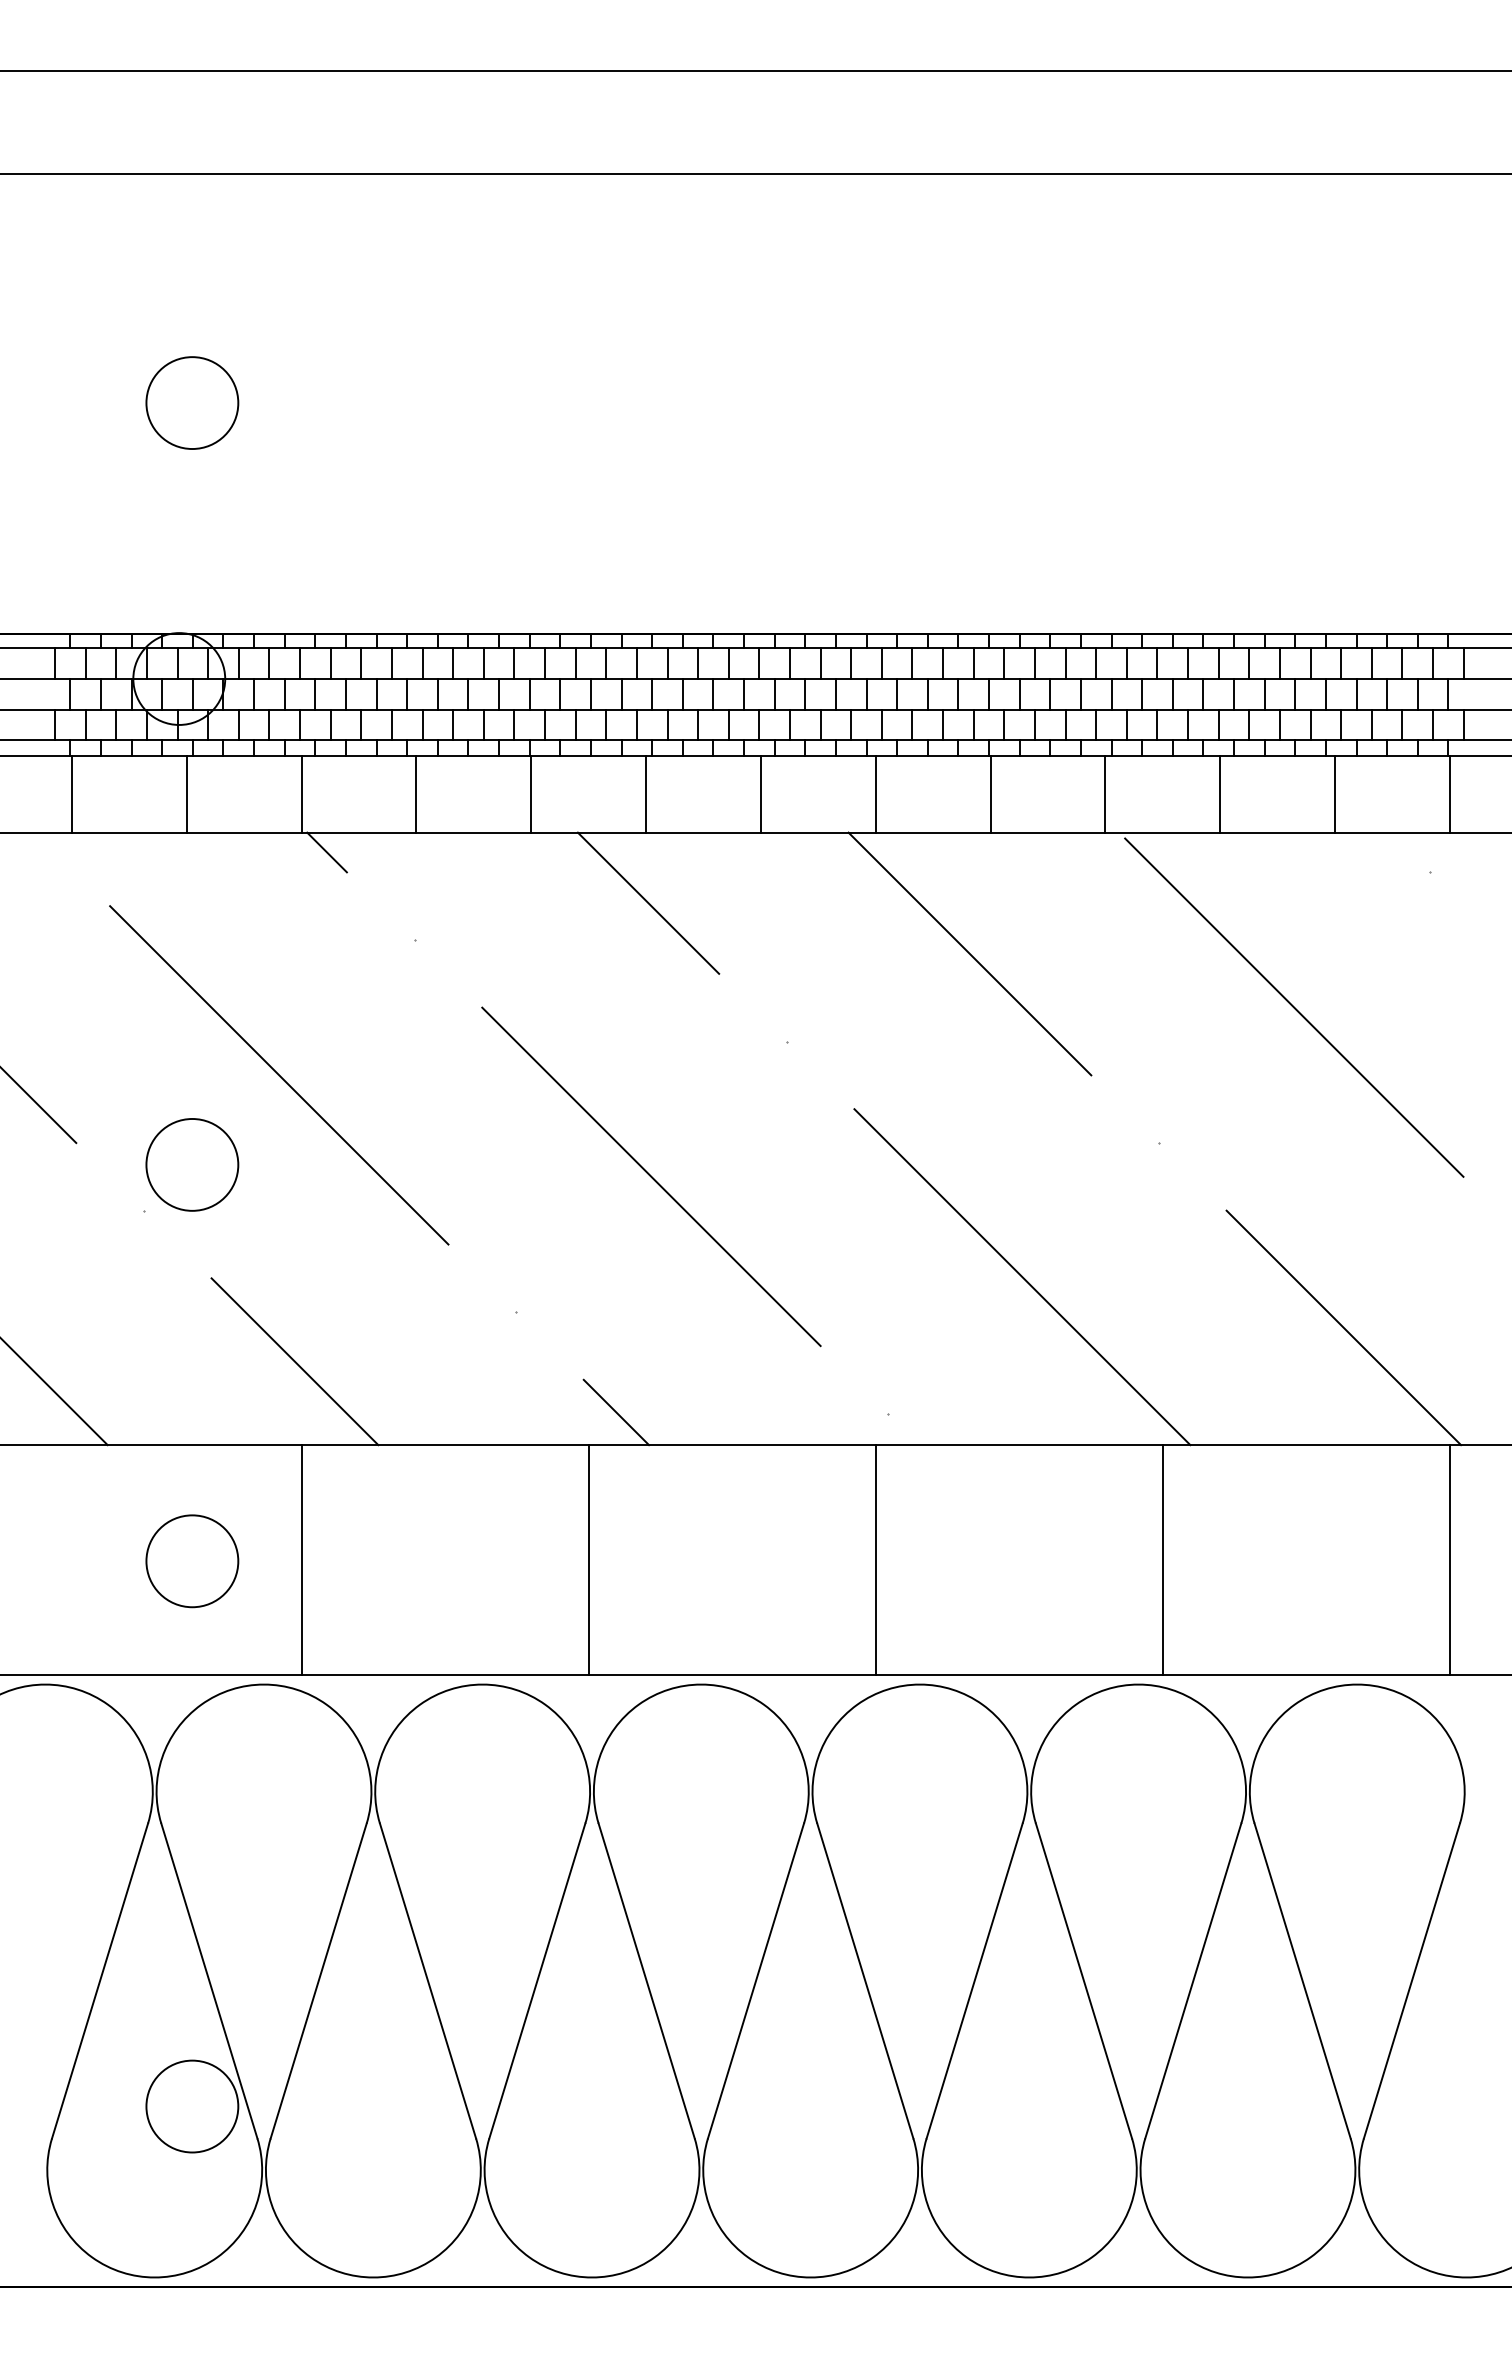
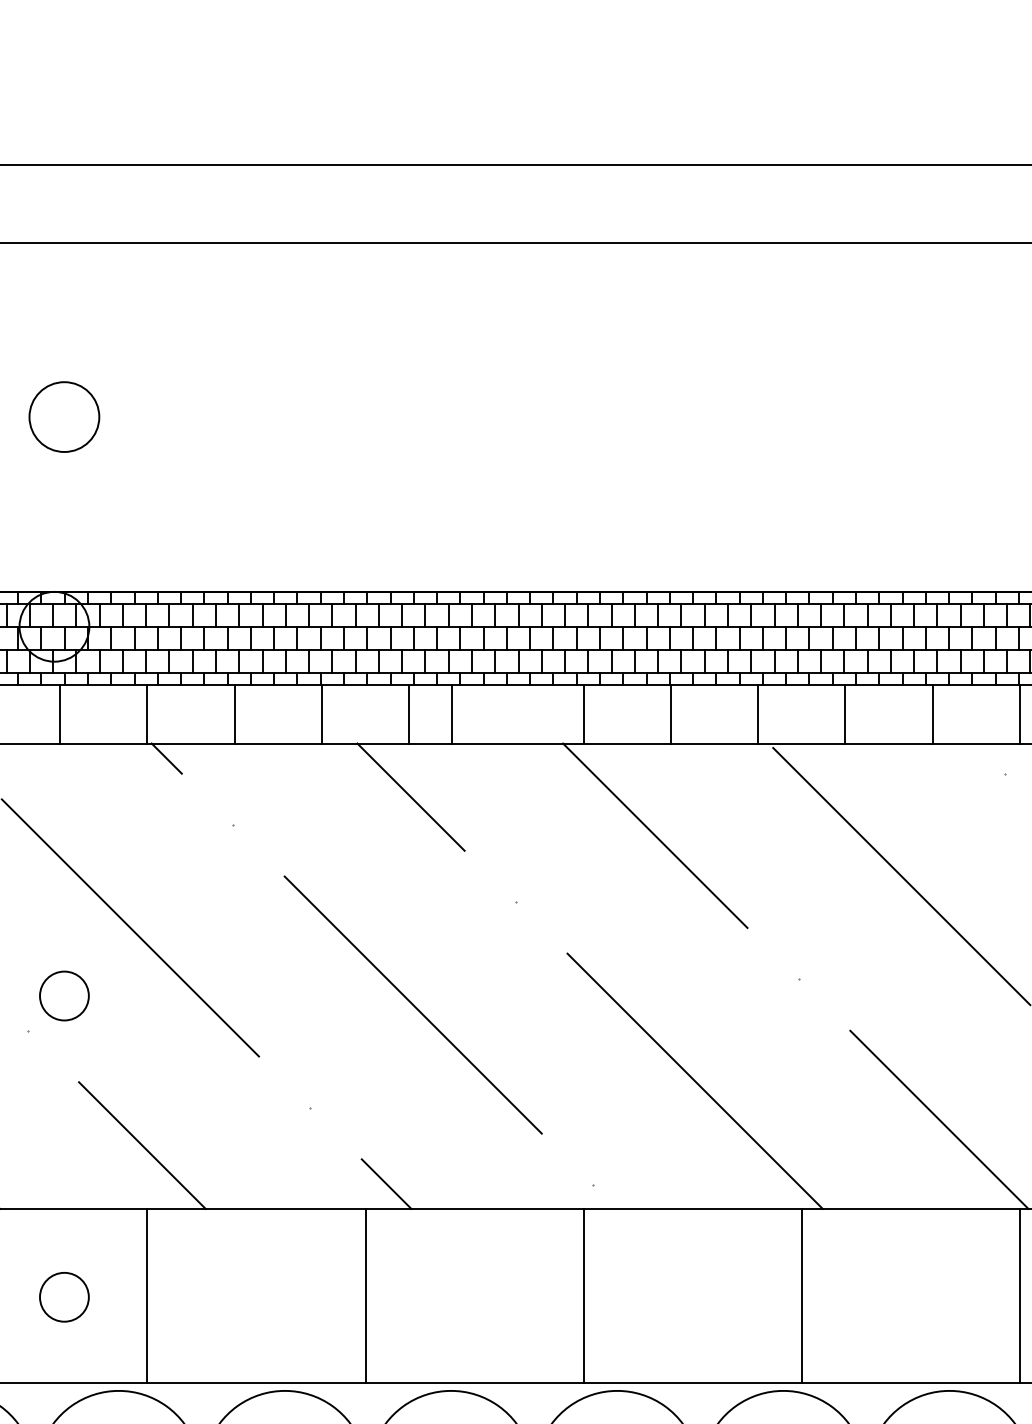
line: (760, 794) -> (452, 714), moved
circle: (192, 1164) -> (64, 995), size x0.7
circle: (192, 1561) -> (64, 1297), size x0.7

